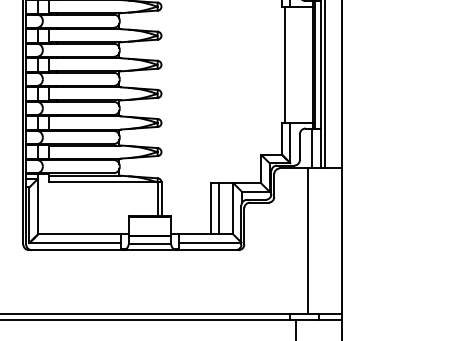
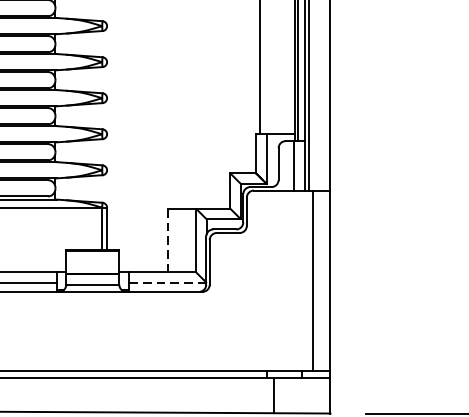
line: (210, 208) -> (167, 240), solid -> dashed
line: (219, 208) -> (178, 240), removed
line: (307, 241) -> (312, 281), moved
line: (209, 243) -> (166, 283), solid -> dashed

